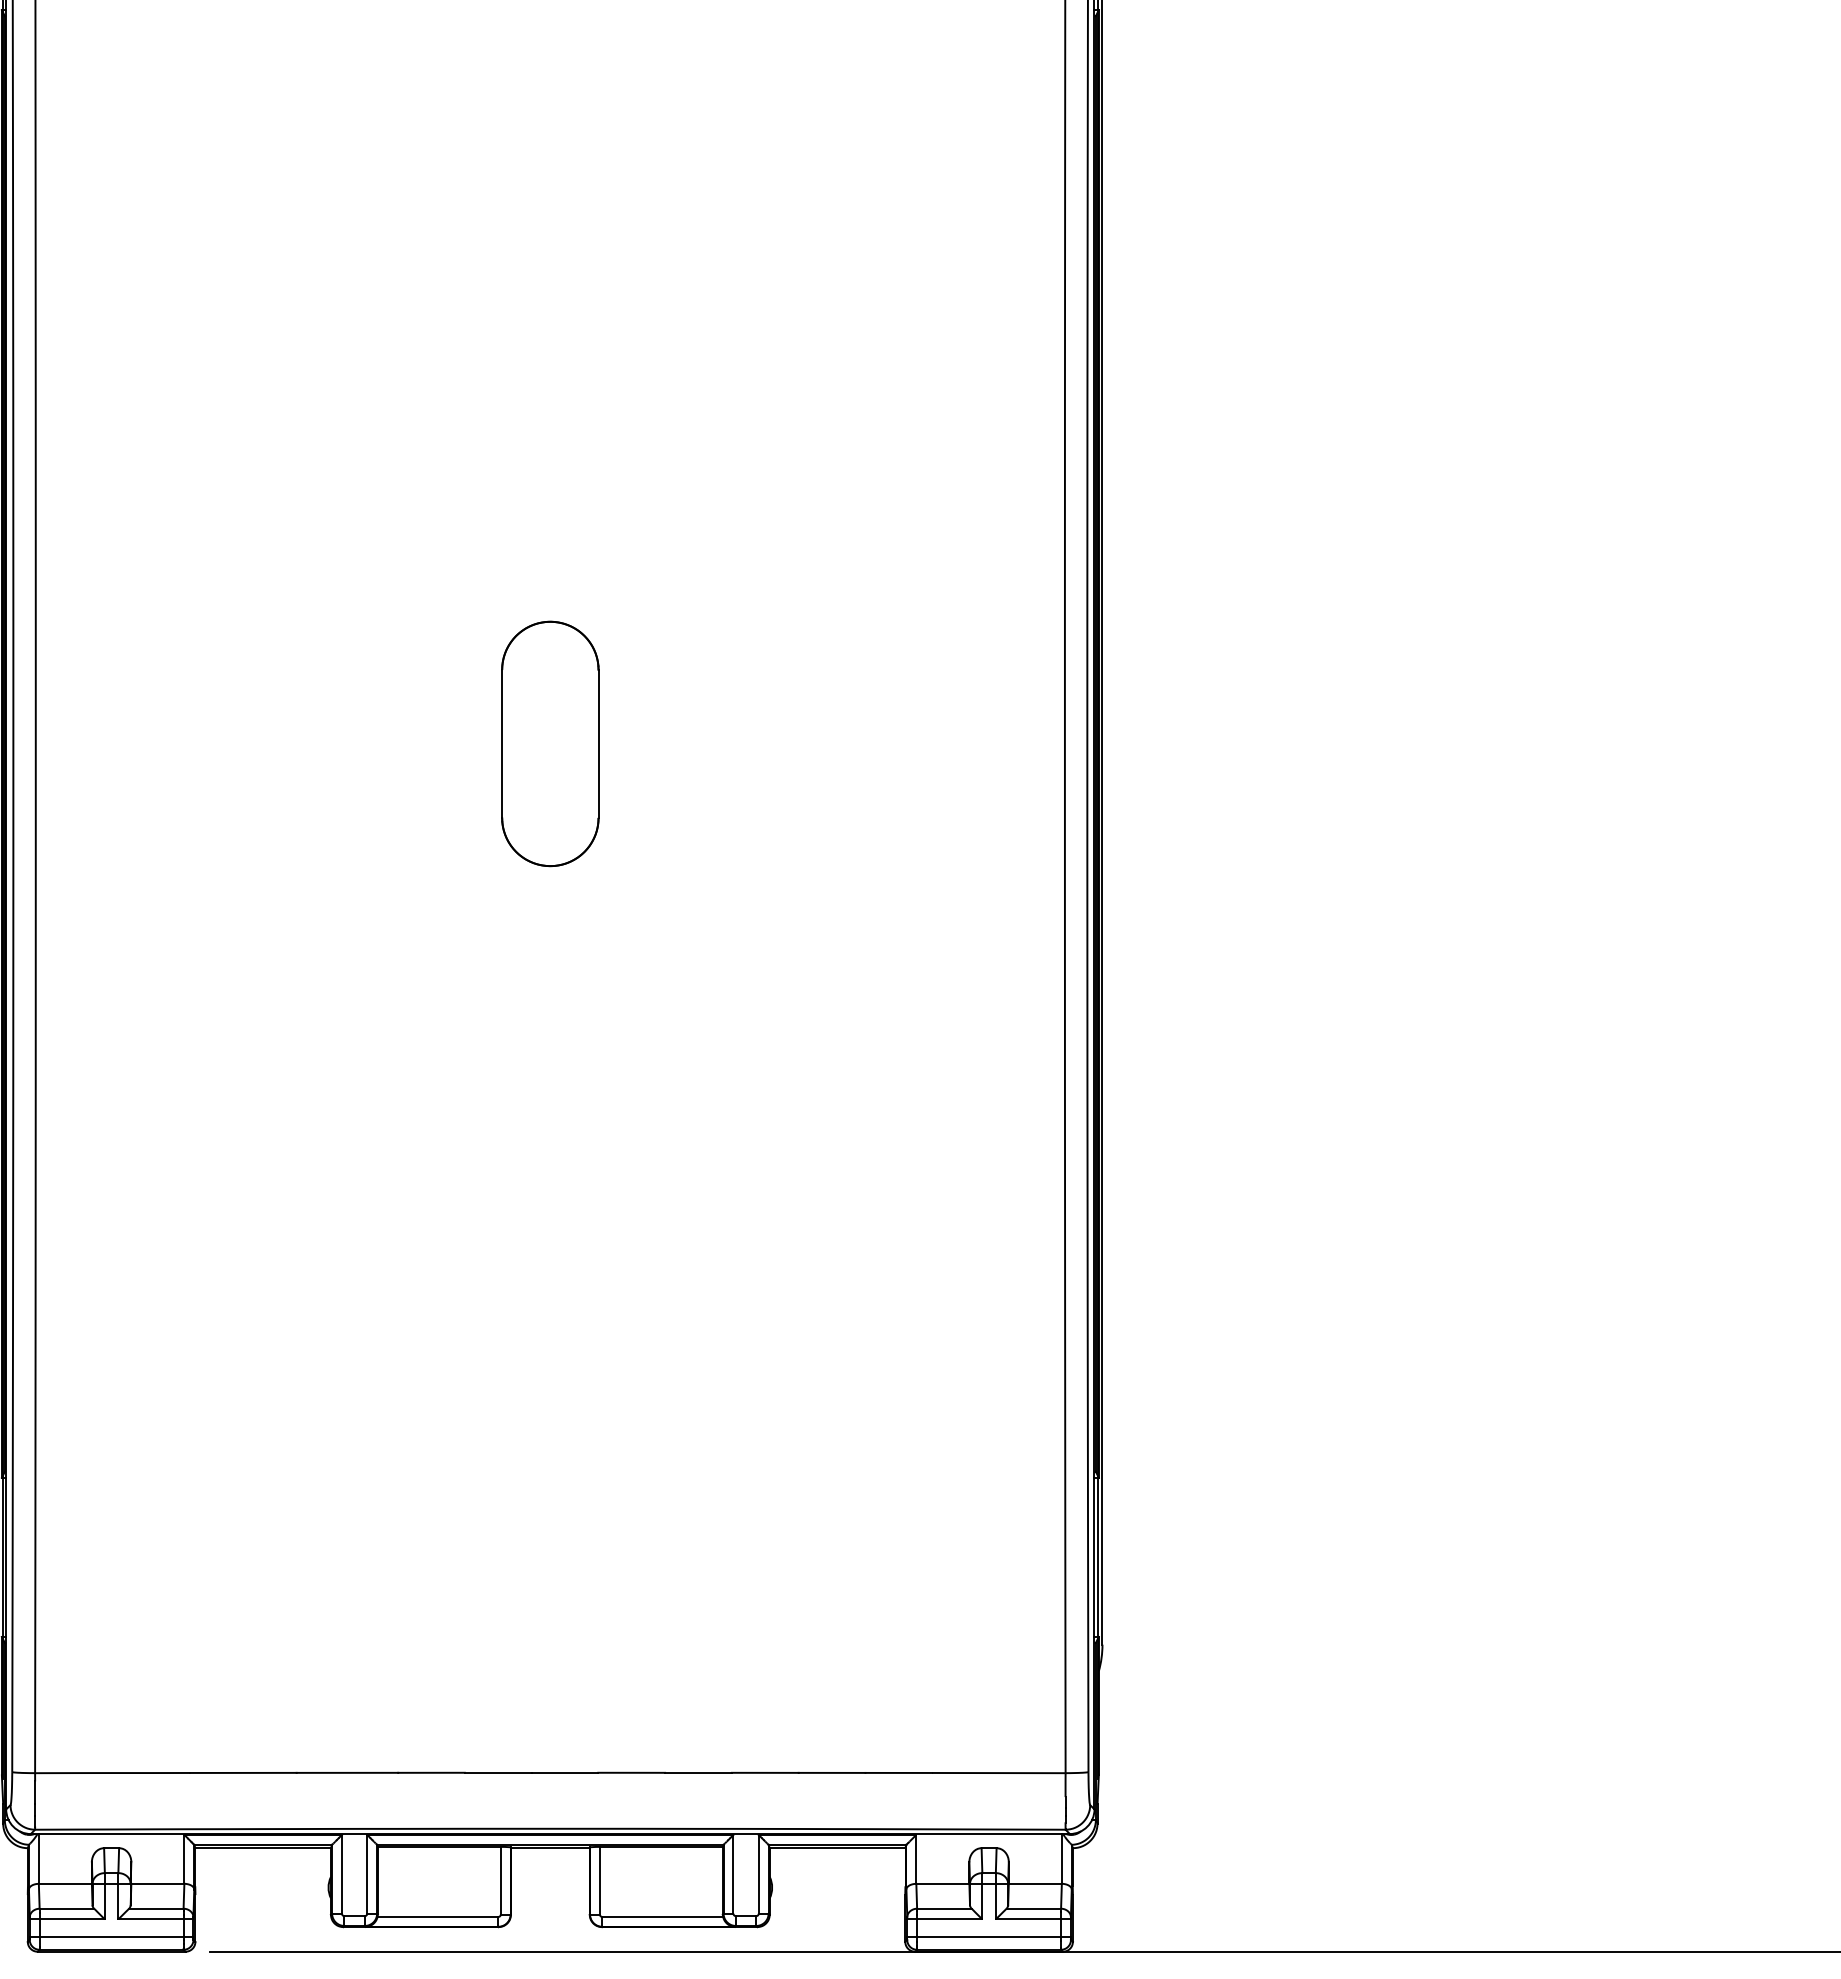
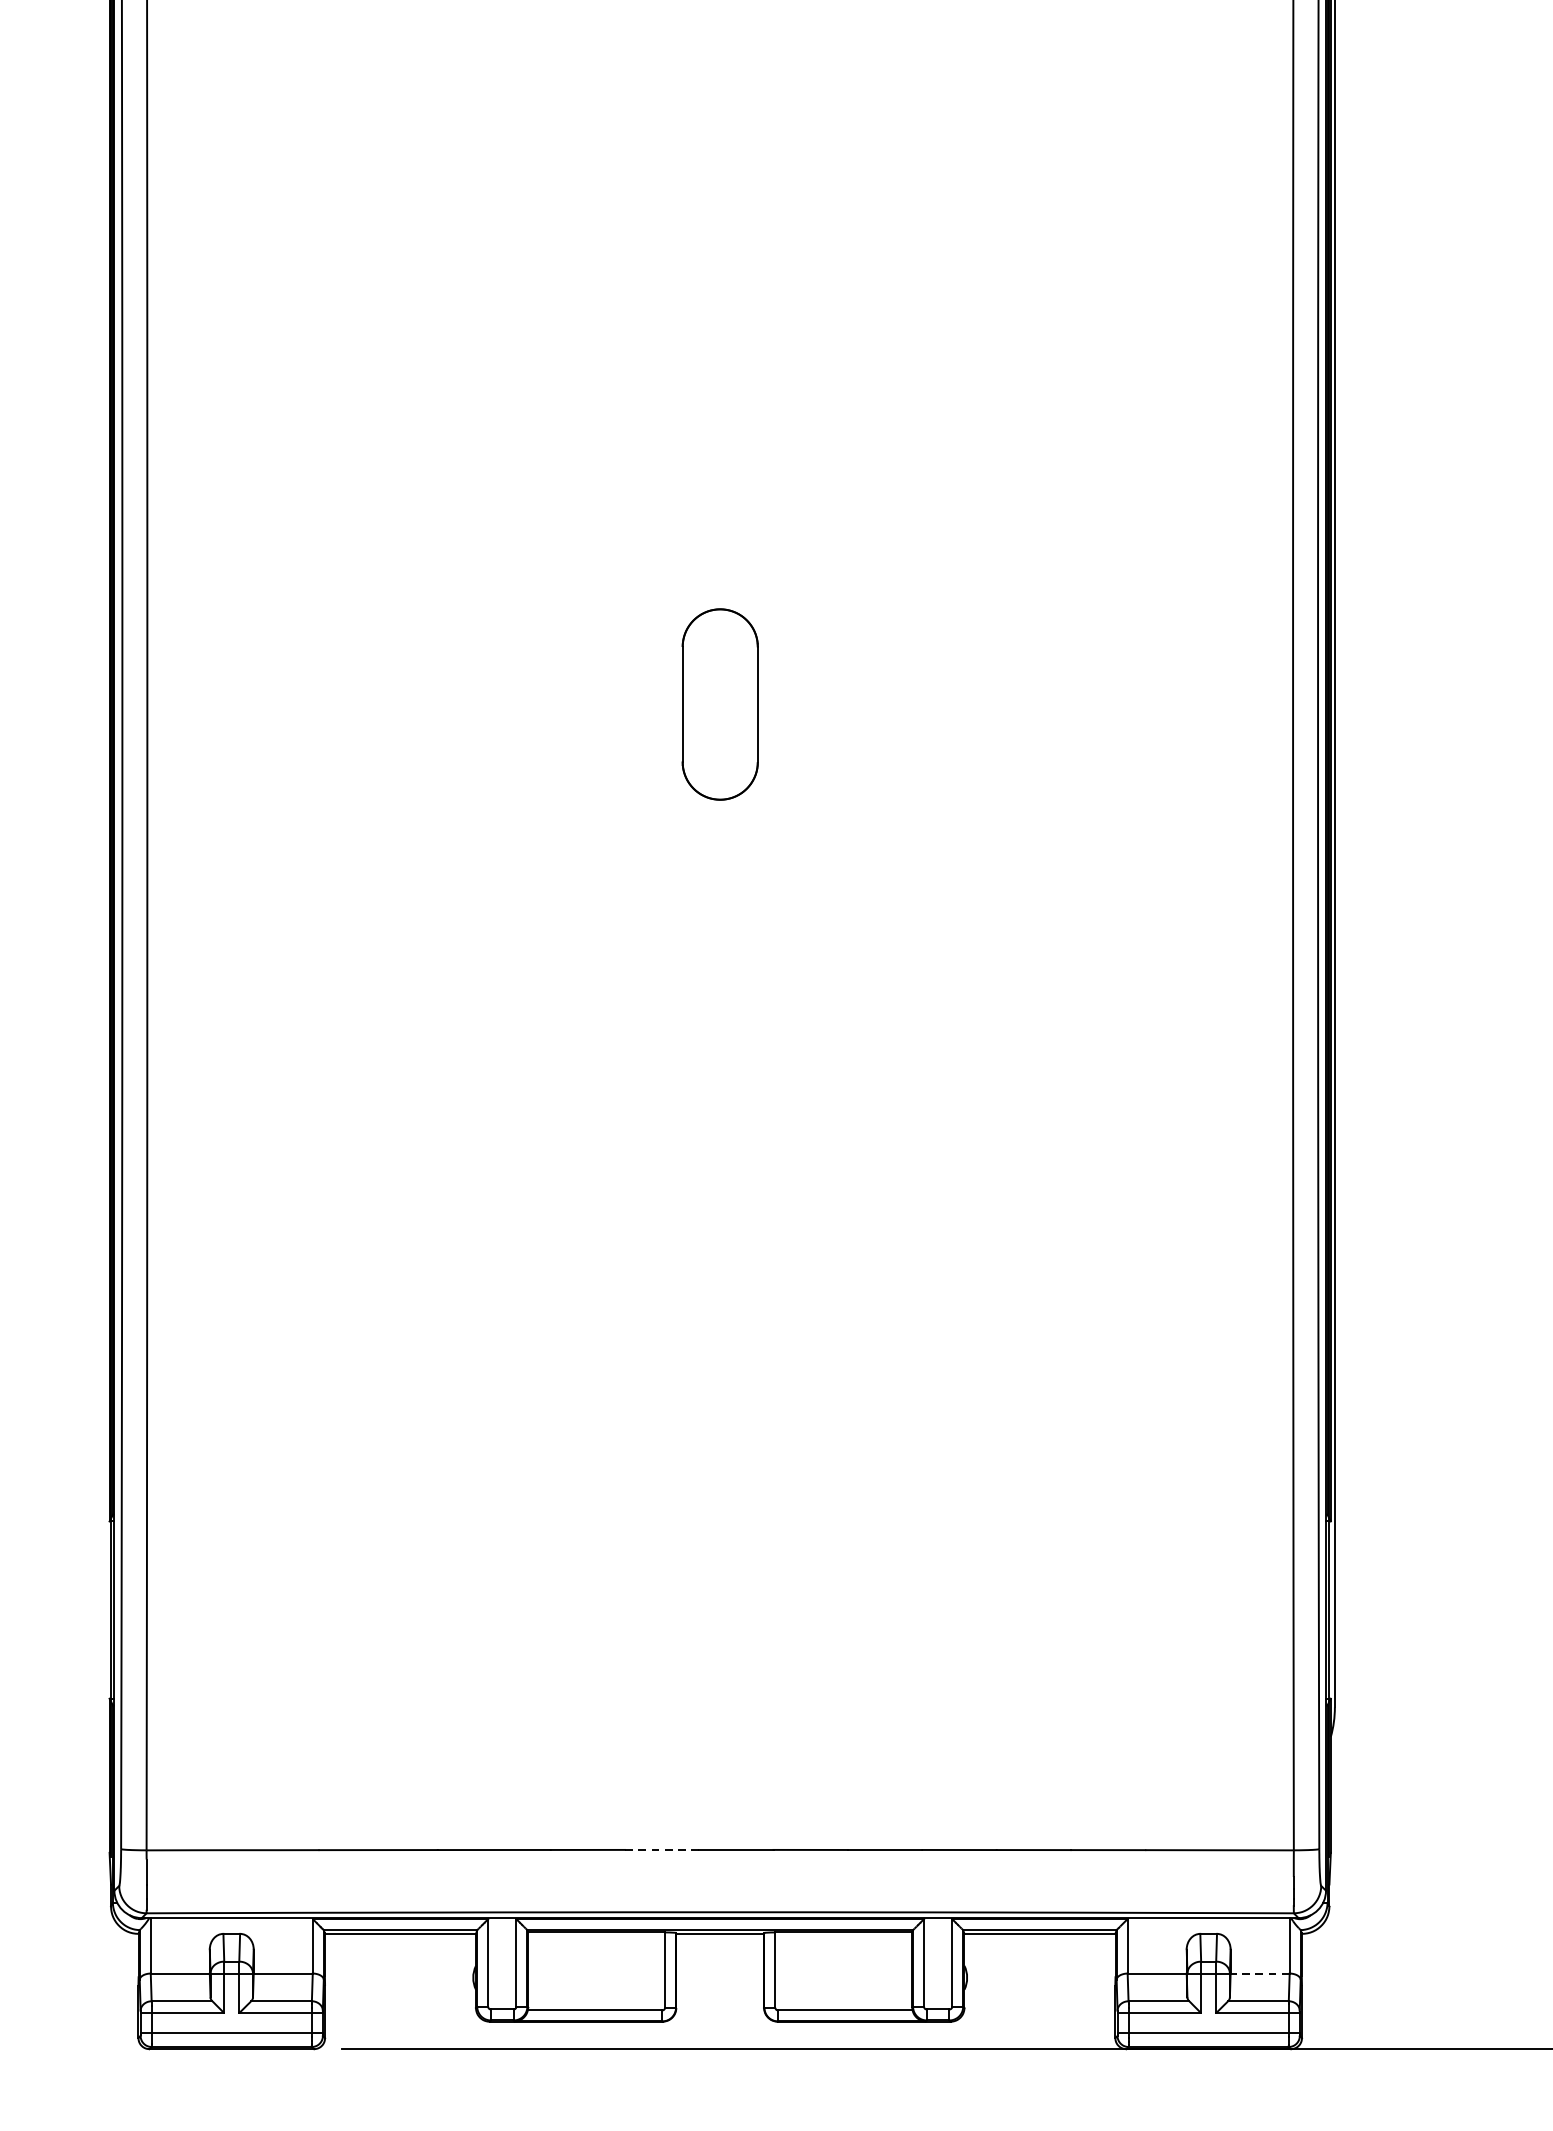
part: (550, 743) -> (720, 704), size x0.7
line: (497, 1772) -> (661, 1849), solid -> dashed
line: (1035, 1883) -> (1260, 1973), solid -> dashed

